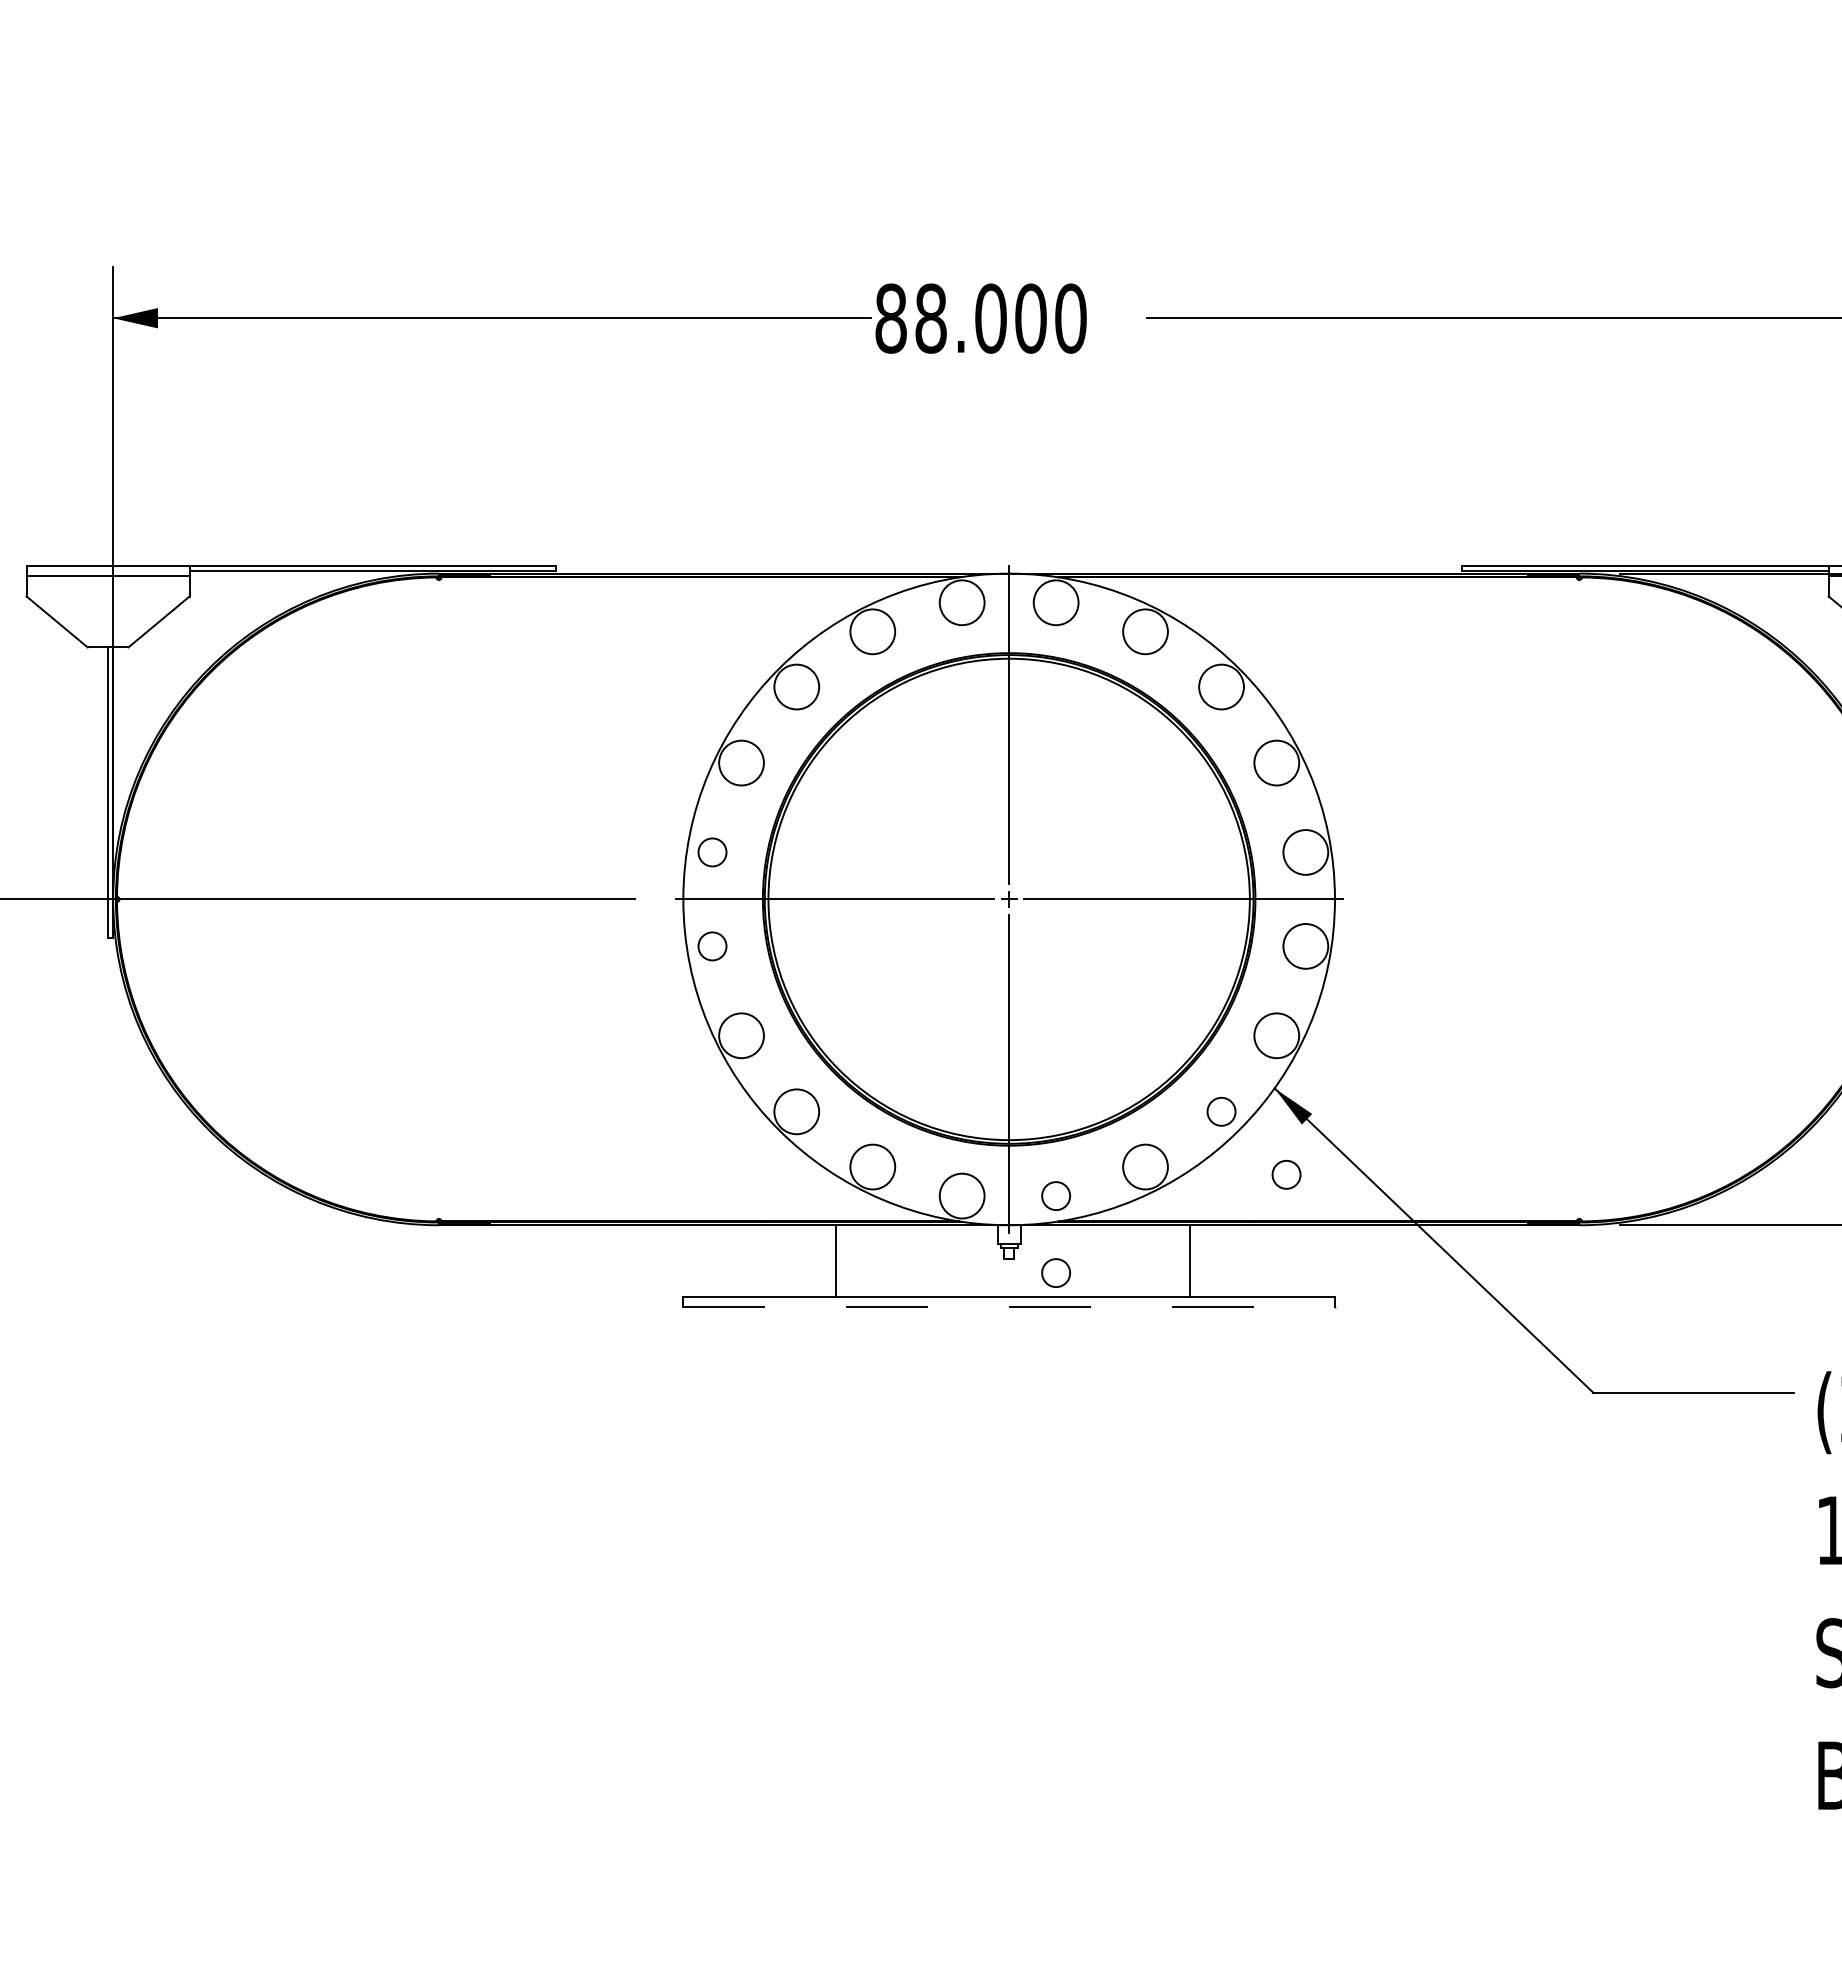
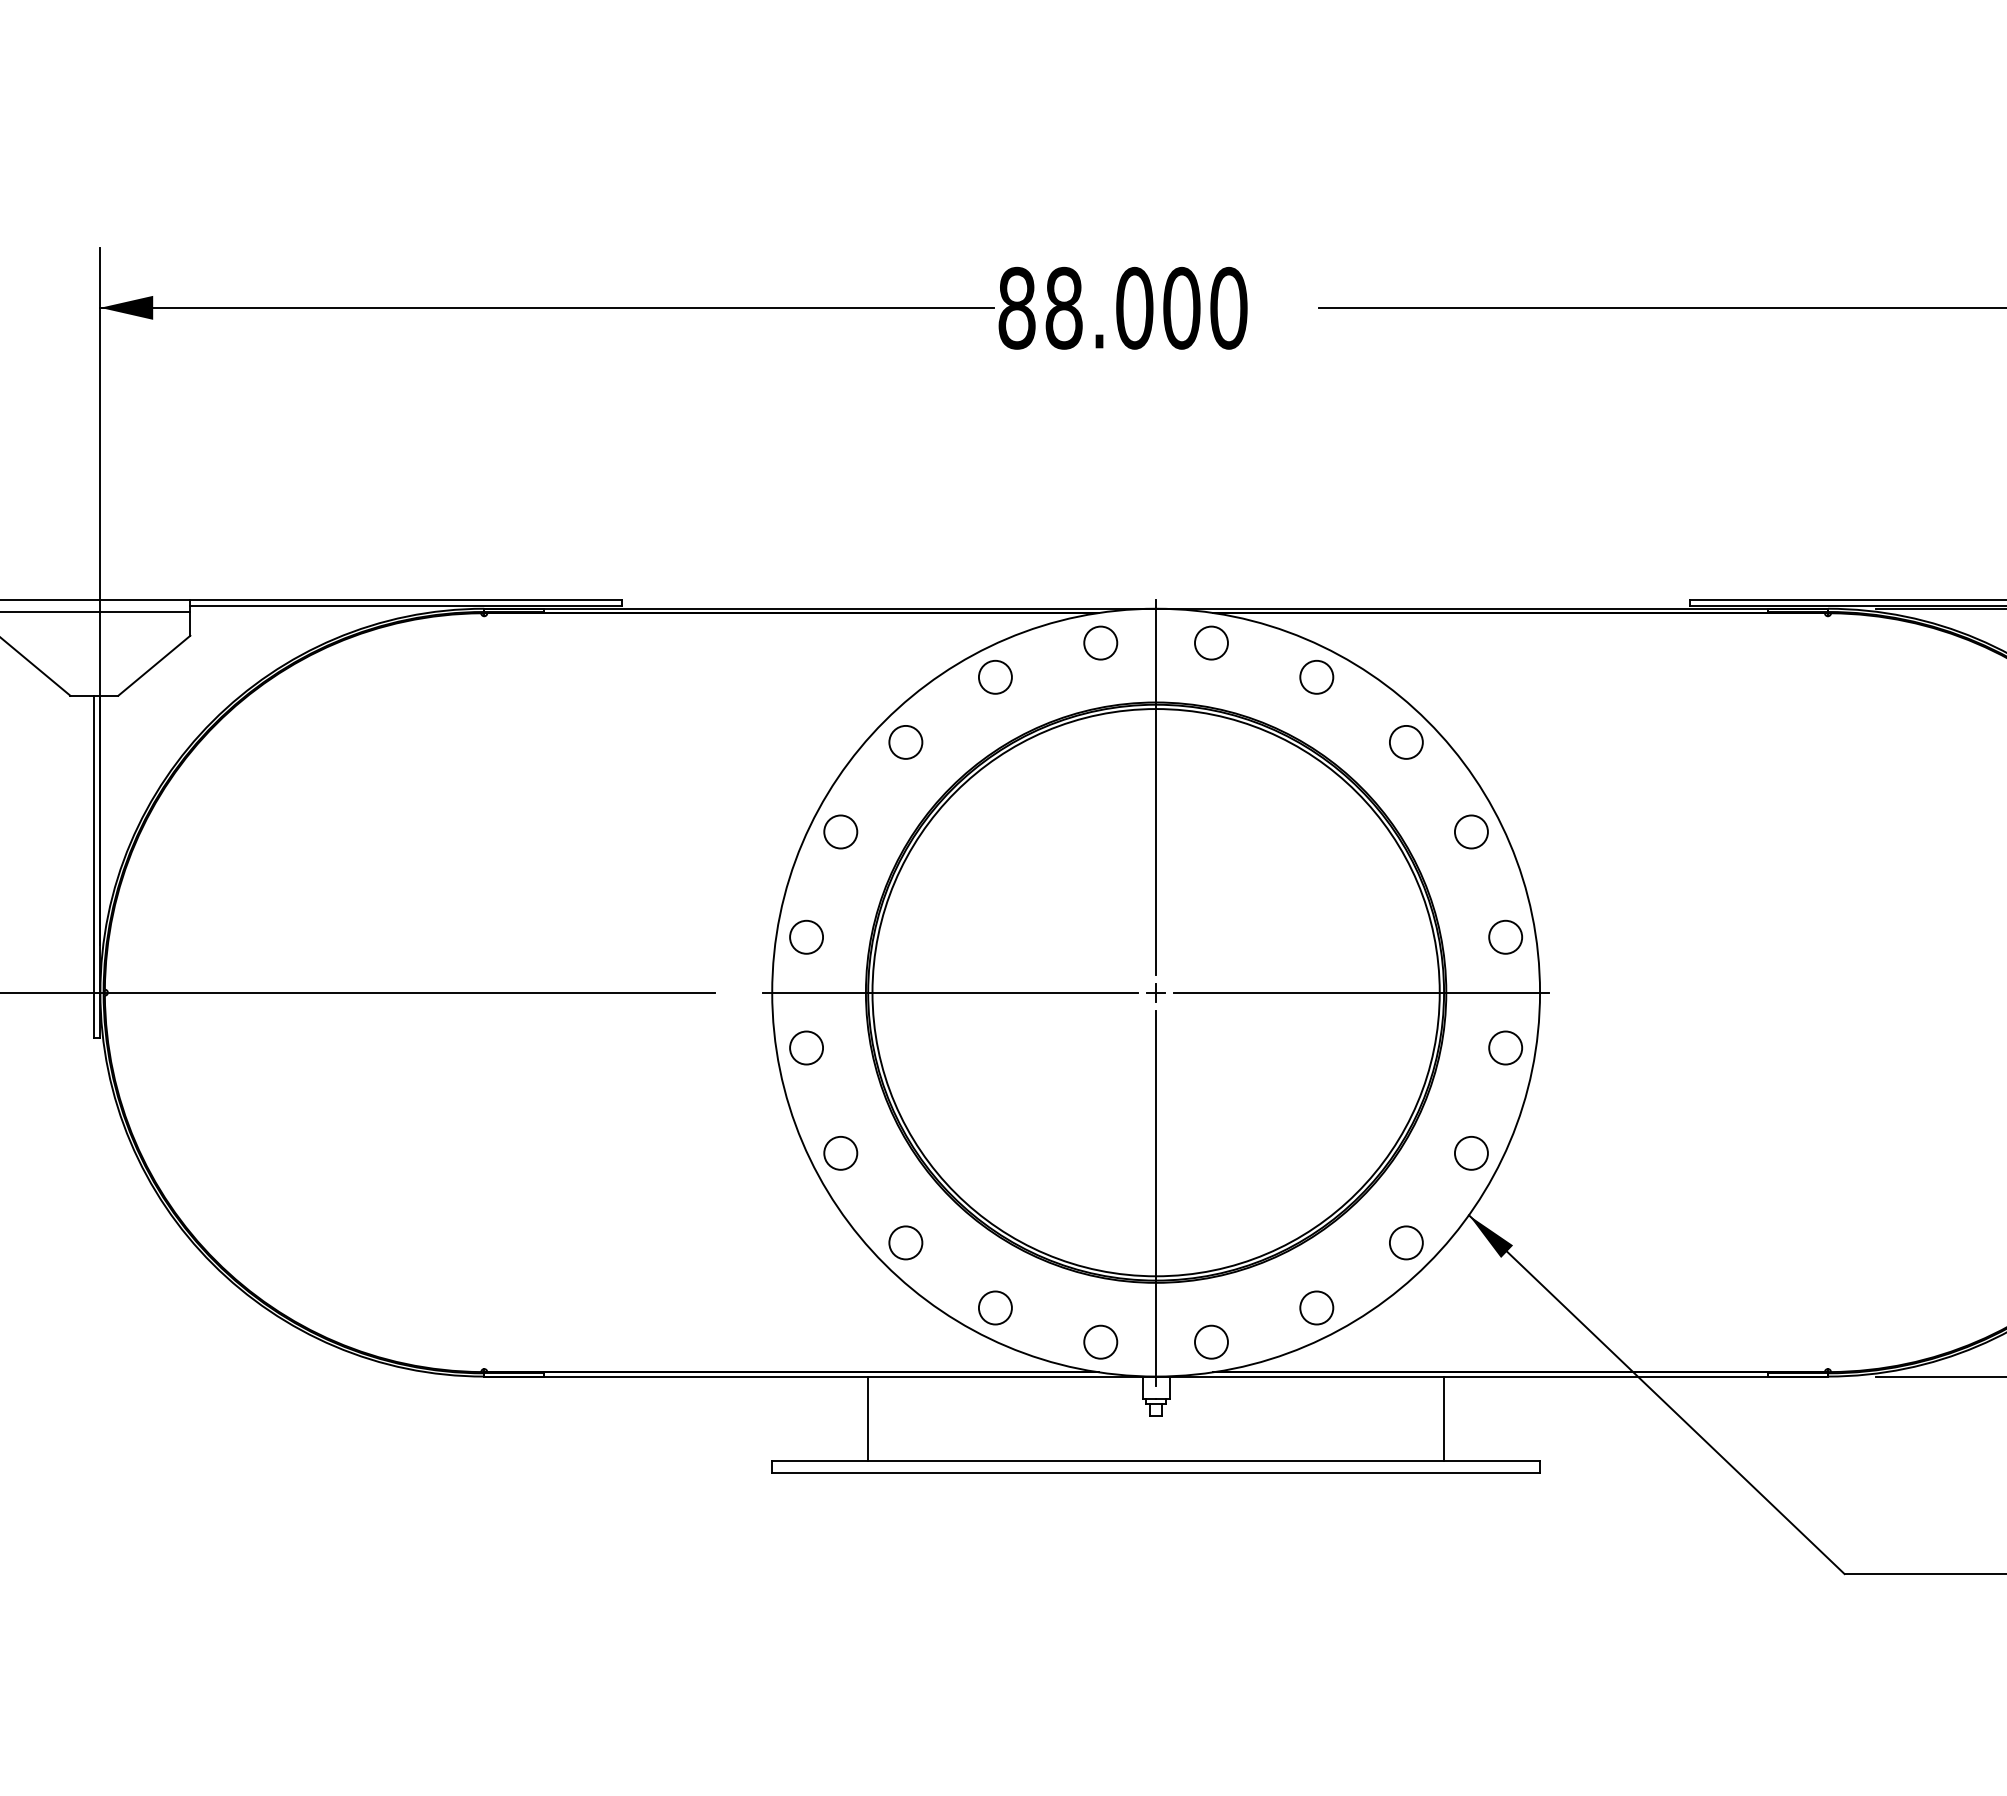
circle: (962, 602) -> (1101, 642), size x0.62
circle: (1056, 602) -> (1211, 642), size x0.62
circle: (872, 631) -> (995, 676), size x0.62
circle: (1145, 631) -> (1316, 676), size x0.62
circle: (796, 687) -> (905, 742), size x0.62
circle: (1221, 687) -> (1406, 742), size x0.62
circle: (741, 763) -> (840, 832), size x0.62
circle: (1276, 763) -> (1471, 832), size x0.62
circle: (1305, 852) -> (1505, 937), size x0.62
circle: (1305, 946) -> (1505, 1048), size x0.62
circle: (741, 1035) -> (840, 1152), size x0.62
circle: (1276, 1035) -> (1471, 1152), size x0.62
circle: (796, 1111) -> (905, 1242), size x0.62
circle: (872, 1167) -> (995, 1308), size x0.62
circle: (1145, 1167) -> (1316, 1308), size x0.62
circle: (1286, 1174) -> (1482, 1316), removed
circle: (962, 1196) -> (1101, 1342), size x0.62
line: (835, 1260) -> (867, 1418), moved
line: (1189, 1260) -> (1444, 1418), moved
circle: (1055, 1272) -> (1210, 1432), removed
line: (1009, 1306) -> (1156, 1472), dashed -> solid

